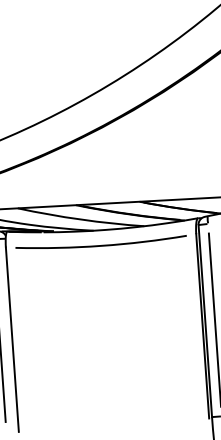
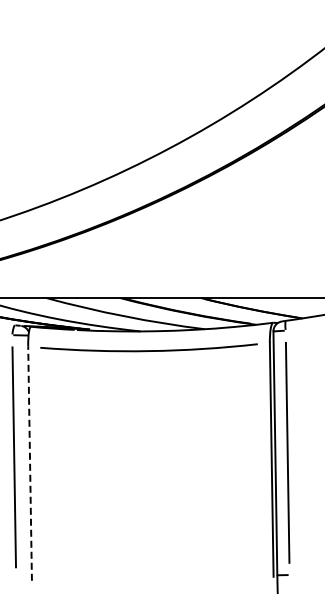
line: (12, 339) -> (30, 463), solid -> dashed

